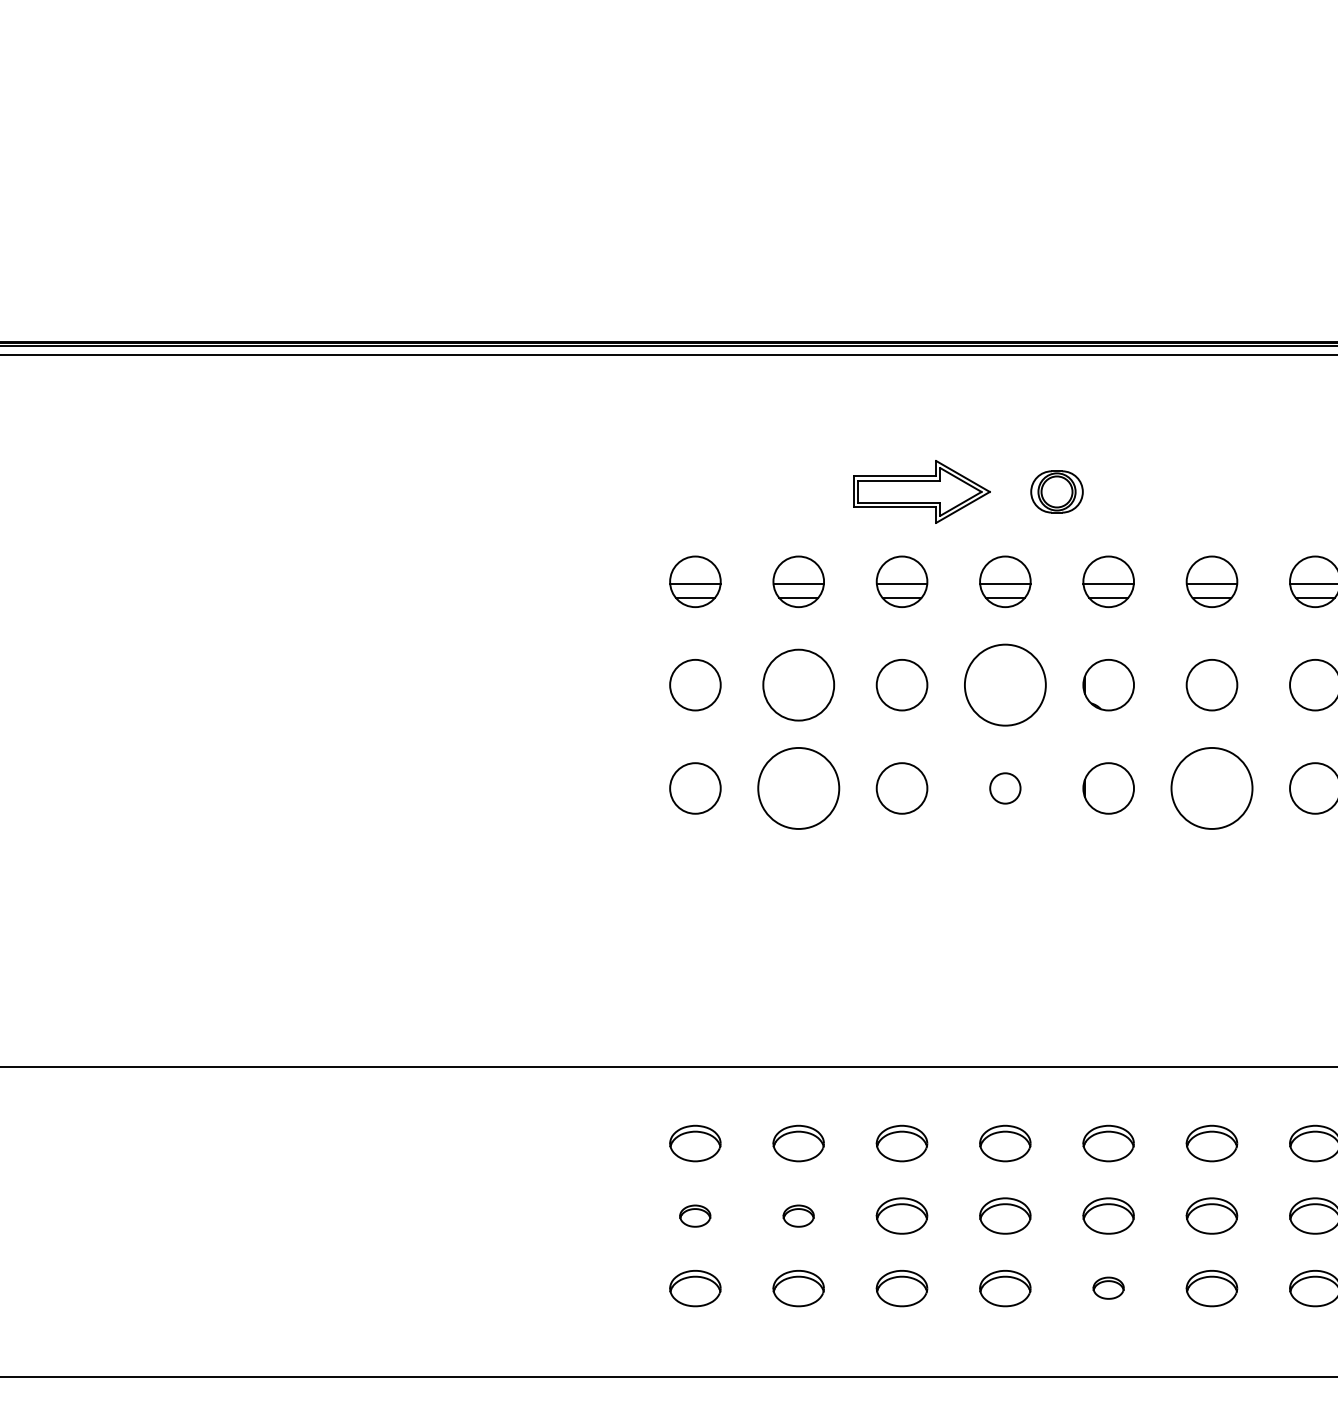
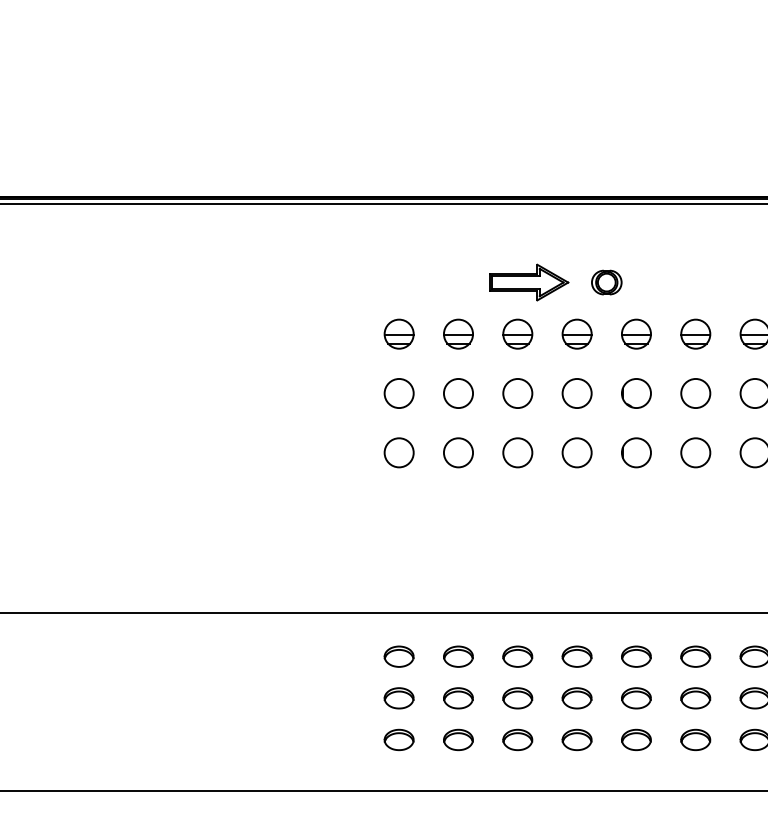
circle: (798, 685) -> (458, 393), size x0.71
circle: (1004, 685) -> (576, 393), size x0.62
circle: (798, 787) -> (458, 452), size x0.62
circle: (1004, 787) -> (576, 452), size x1.67
circle: (1211, 787) -> (695, 452), size x0.62
part: (694, 1216) -> (398, 698), size x1.67
part: (798, 1216) -> (458, 698), size x1.67
part: (1108, 1287) -> (636, 739), size x1.67

